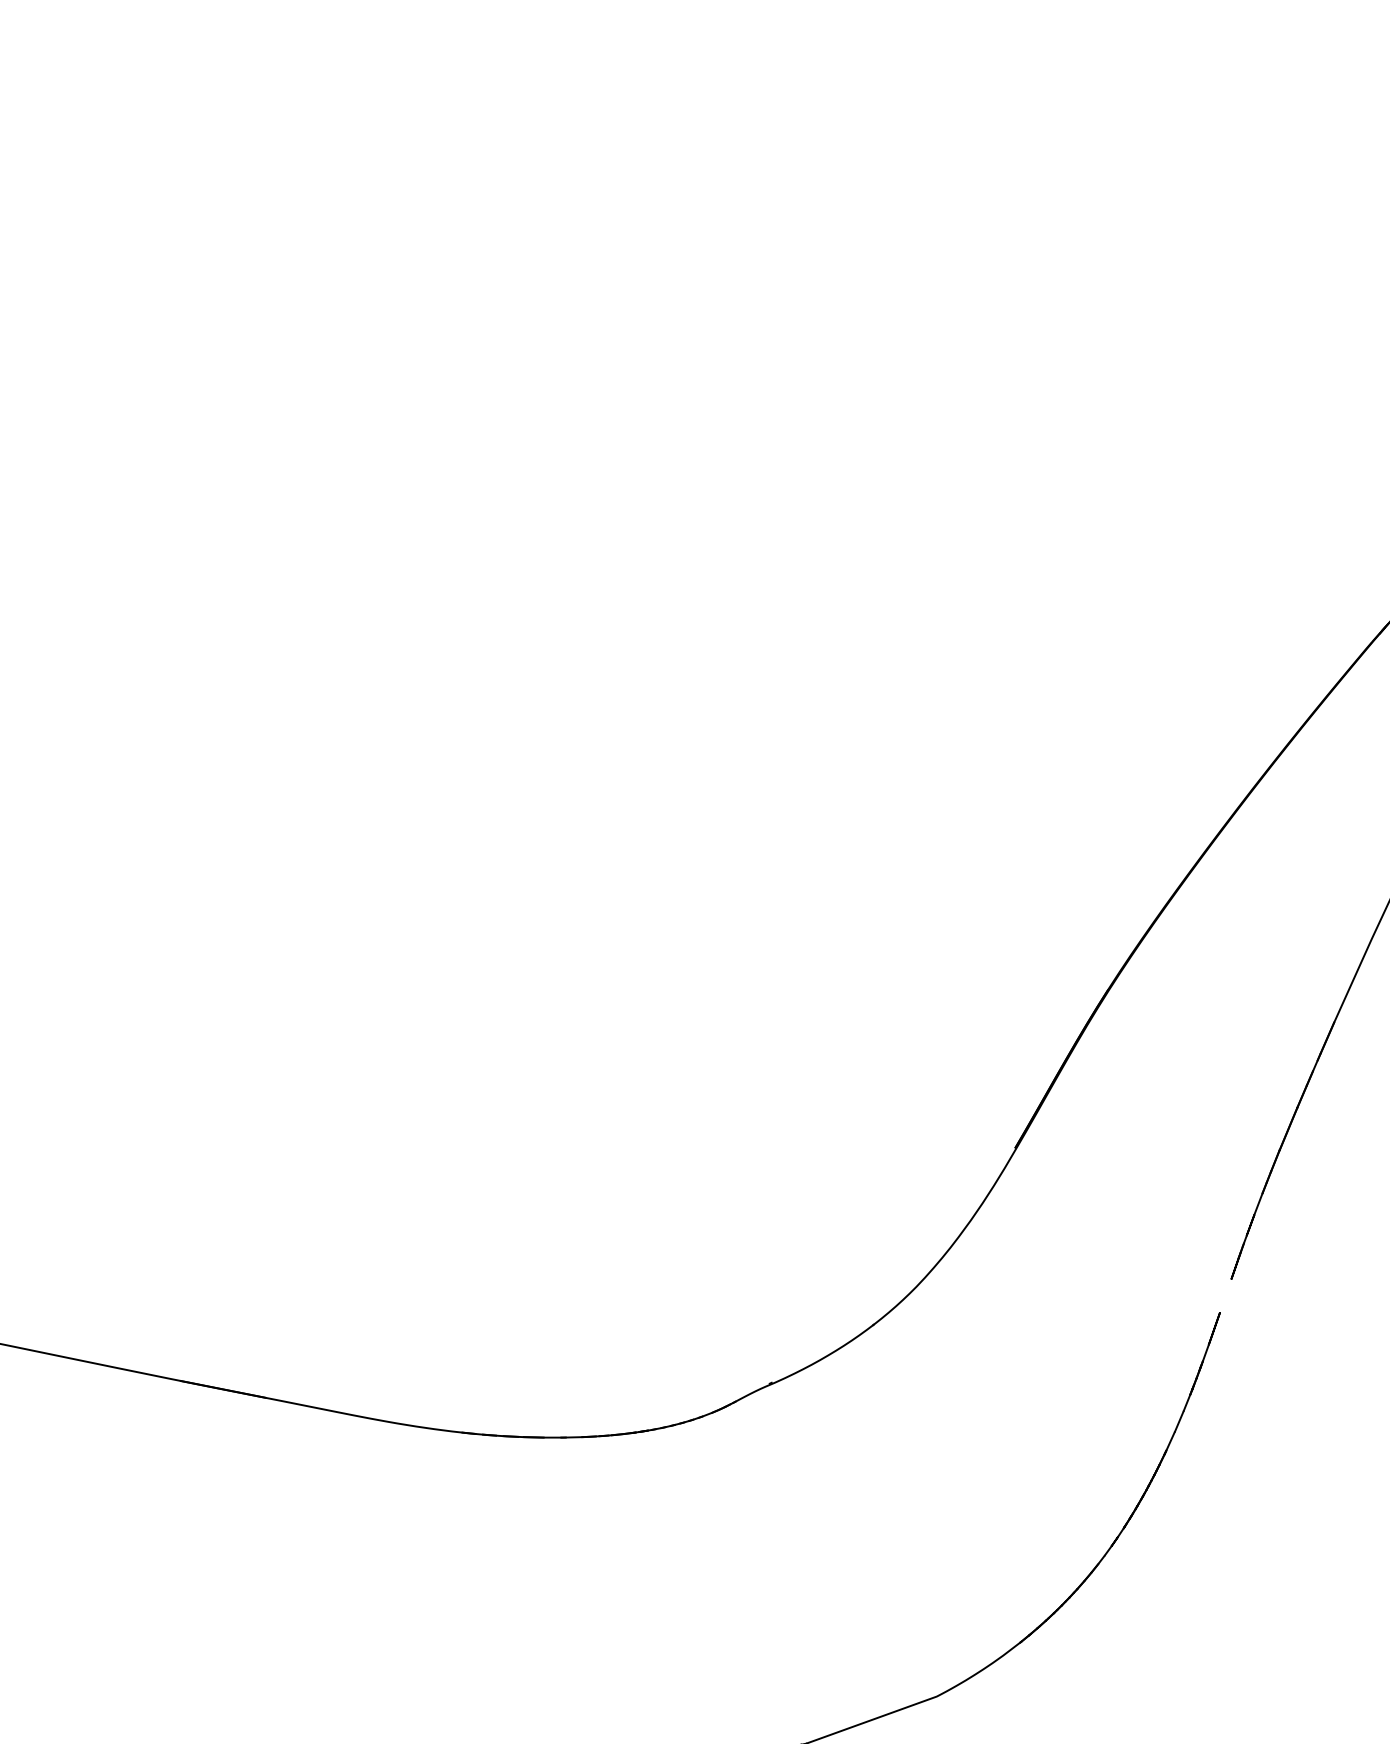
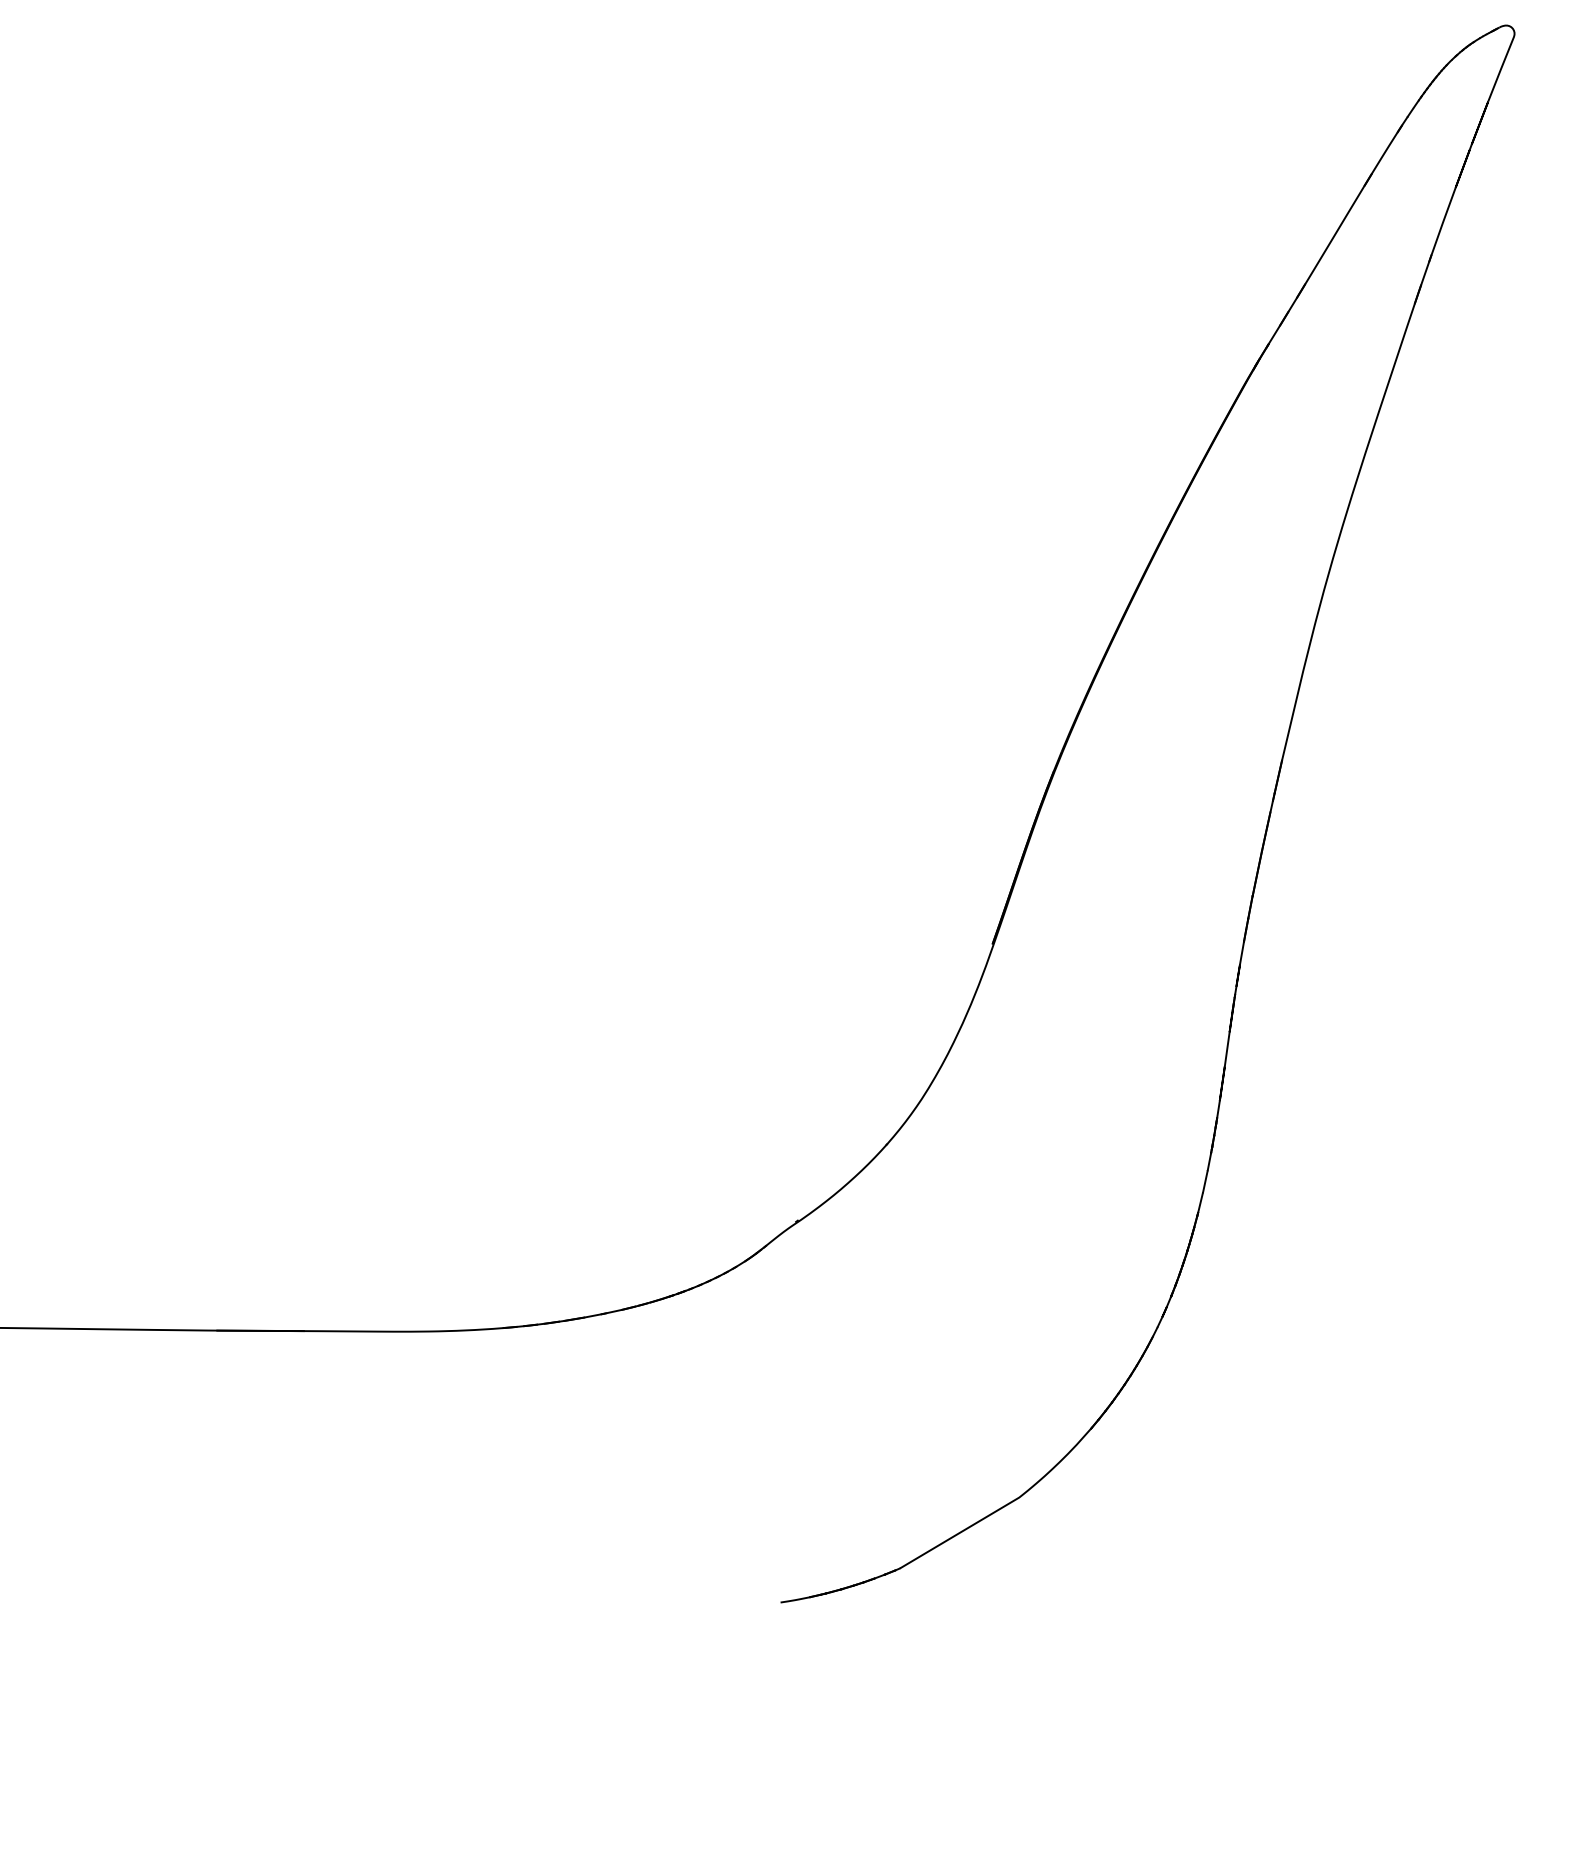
line: (1225, 1295) -> (1226, 1049), added

